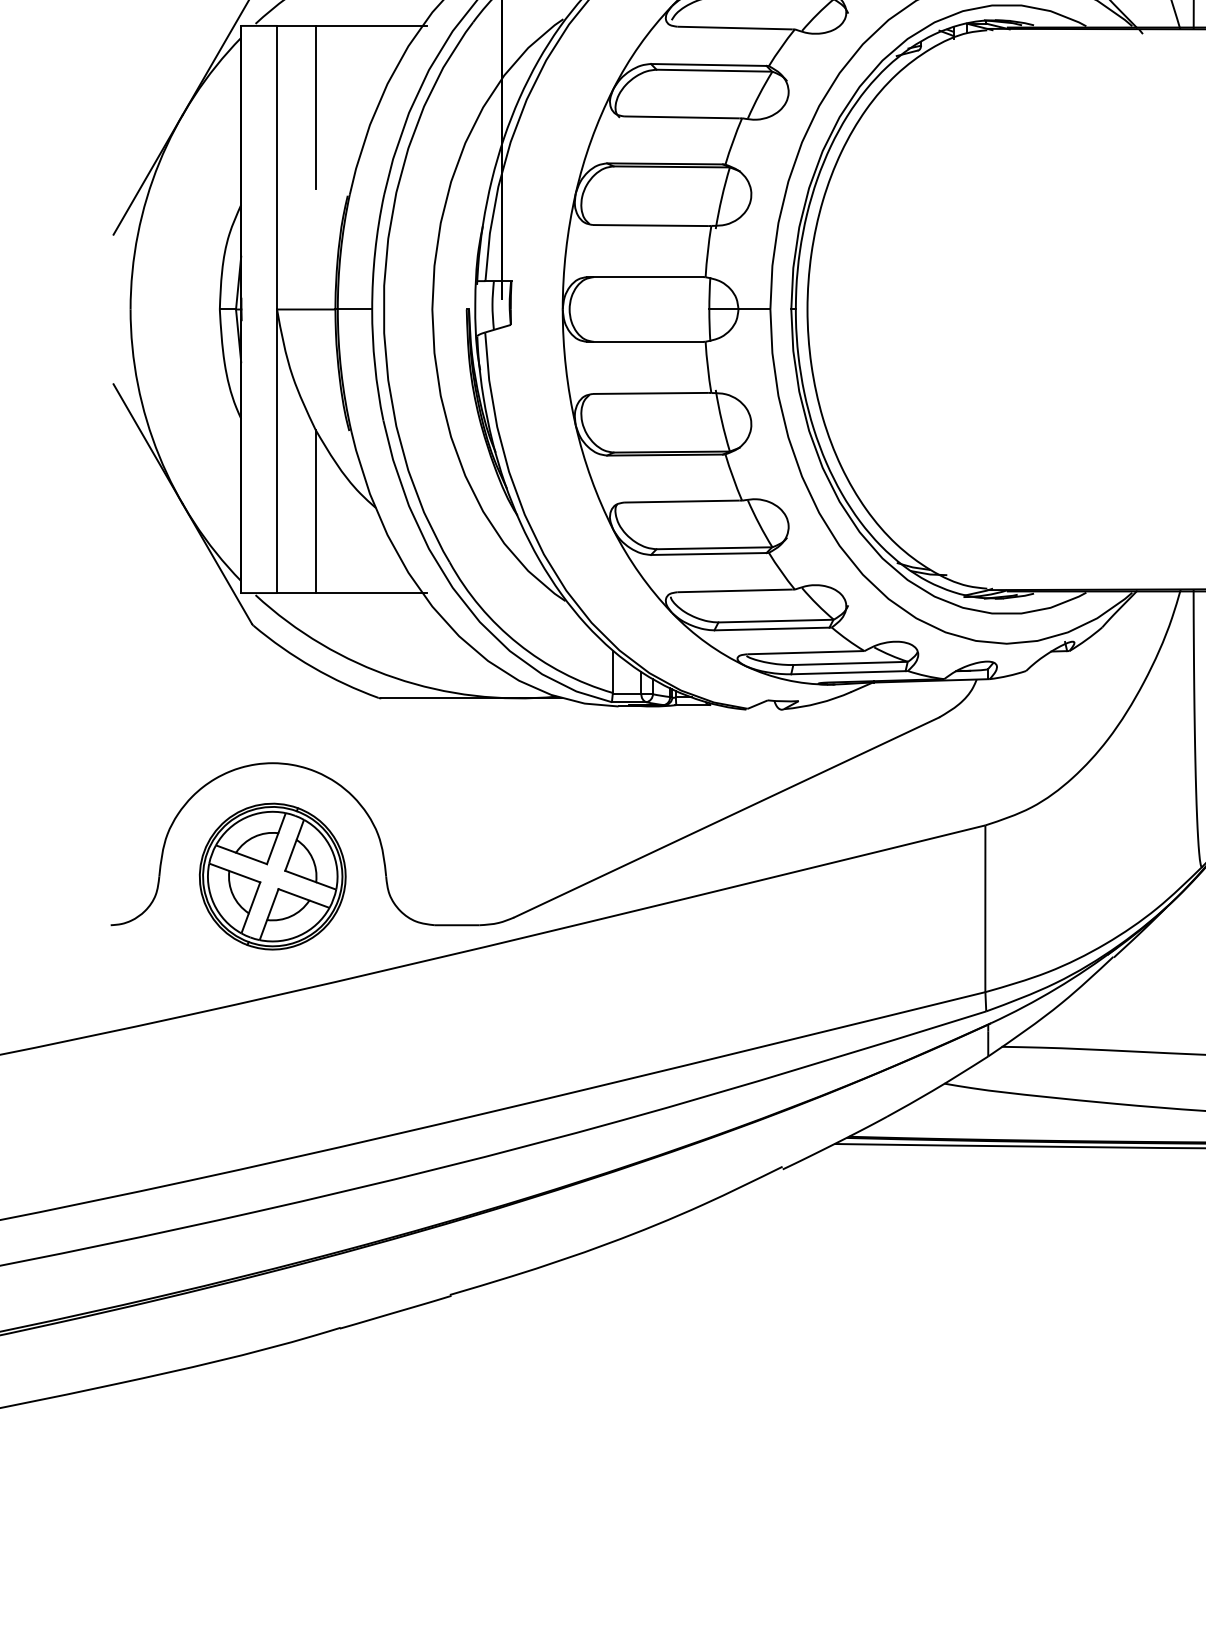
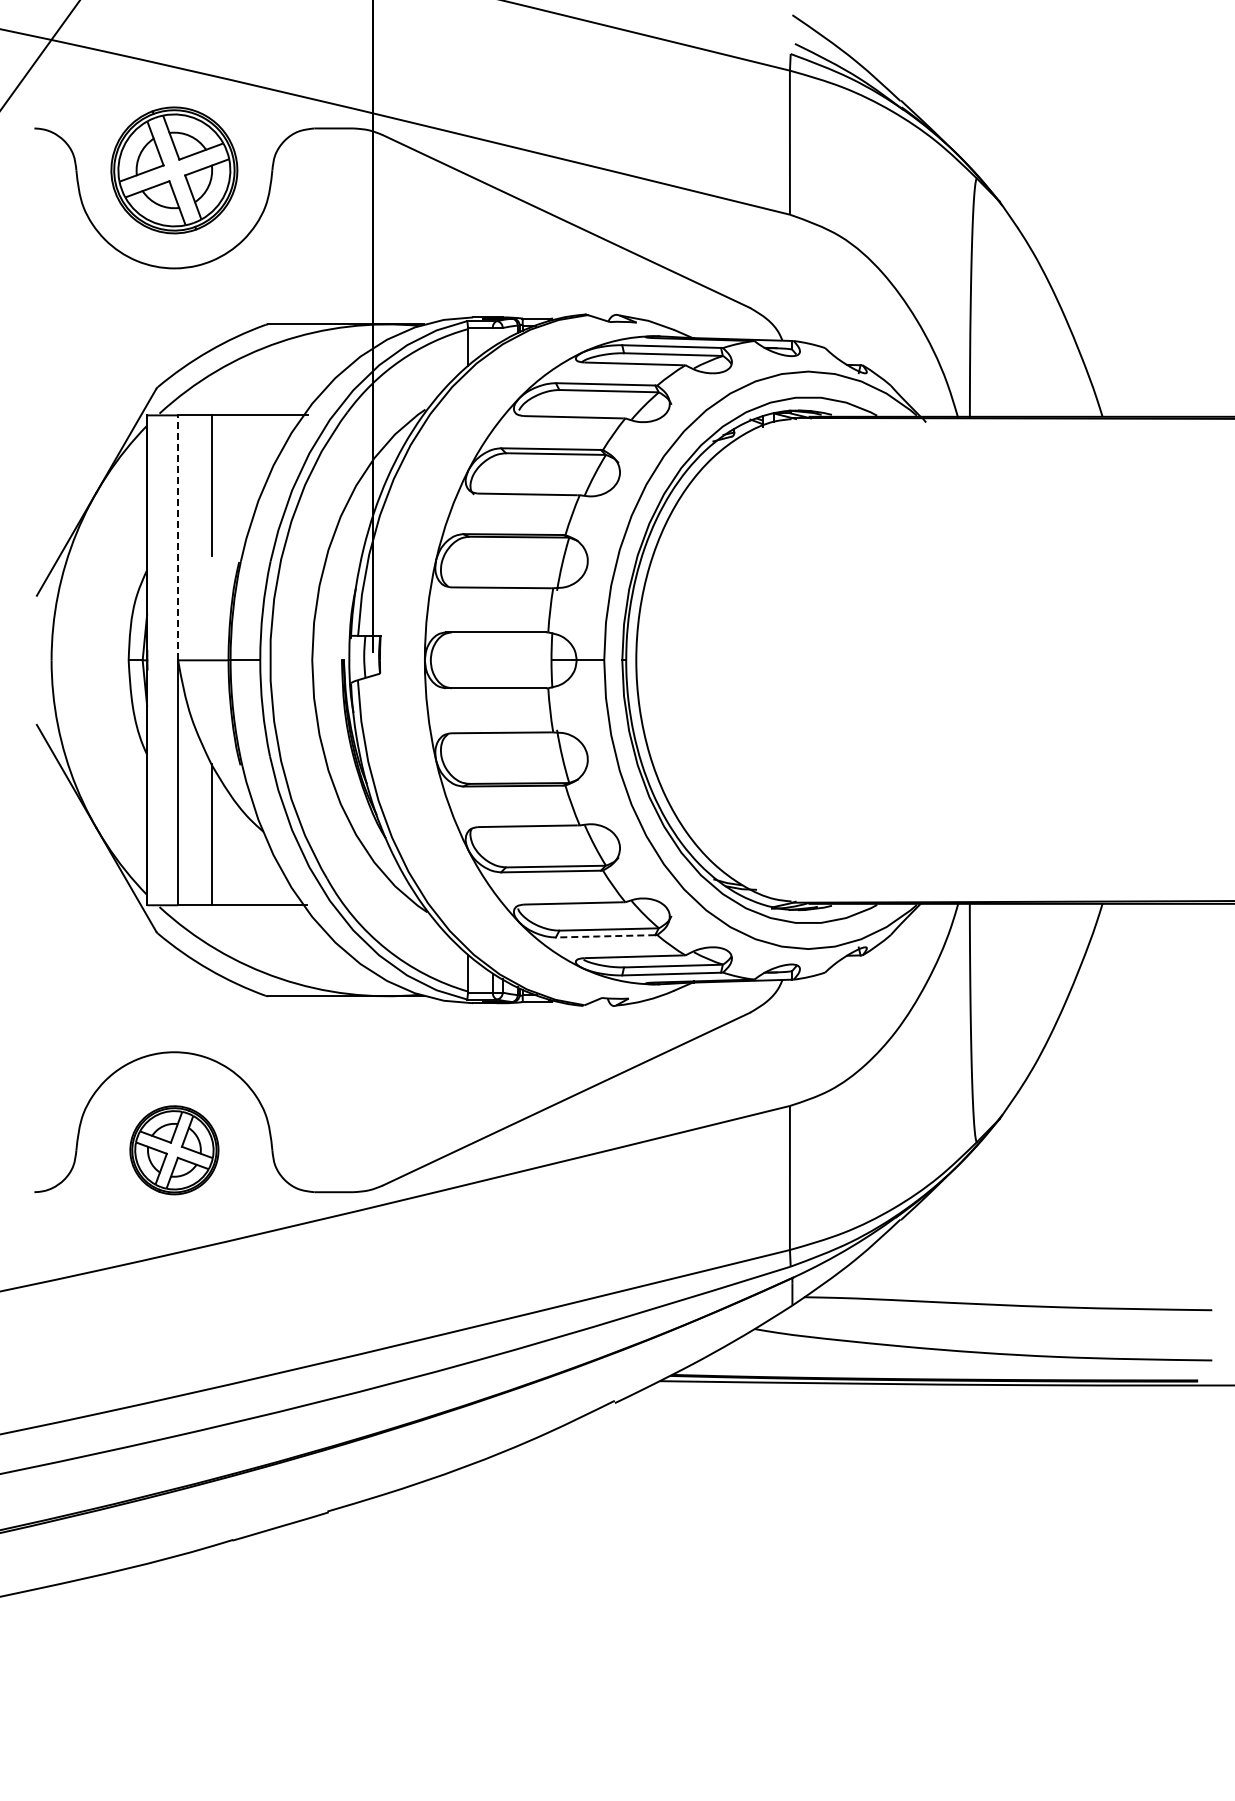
line: (277, 167) -> (178, 537), solid -> dashed
line: (770, 629) -> (604, 936), solid -> dashed
part: (272, 876) -> (174, 1150), size x0.7

